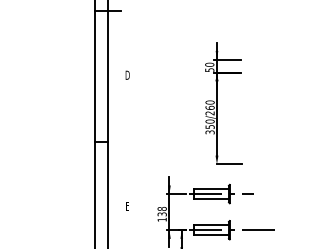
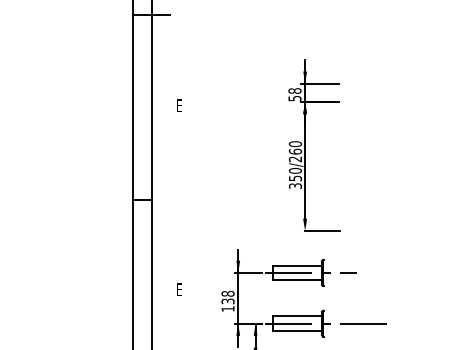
text: (209, 64) -> (294, 90), 50 -> 58
text: (127, 74) -> (179, 104), D -> E

